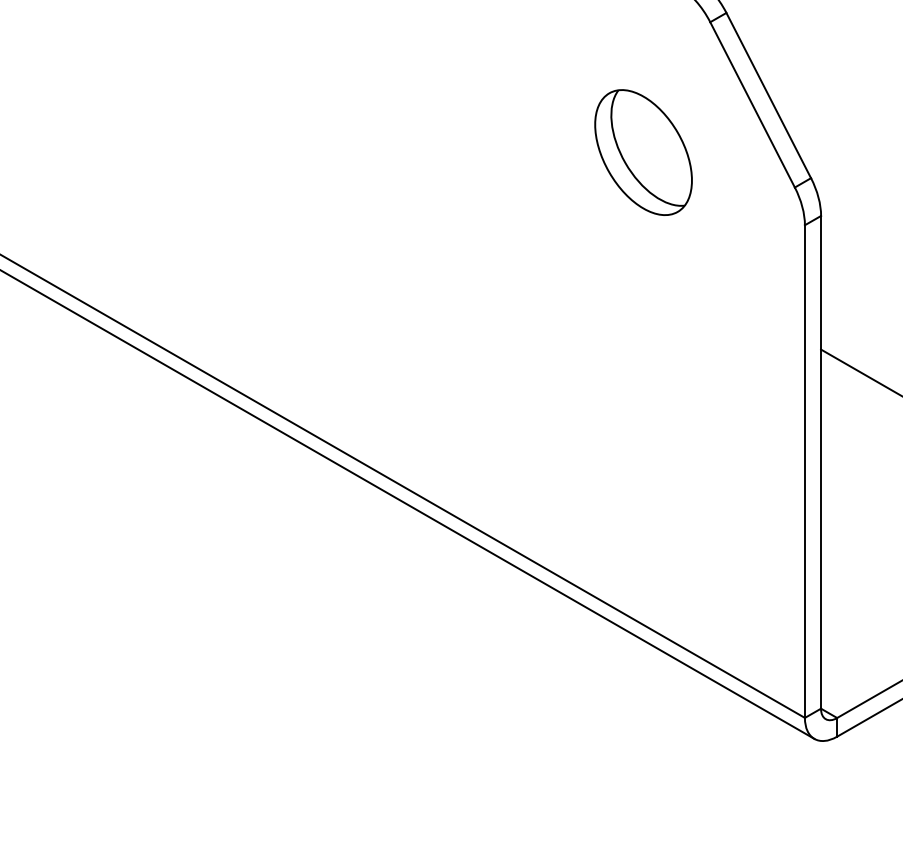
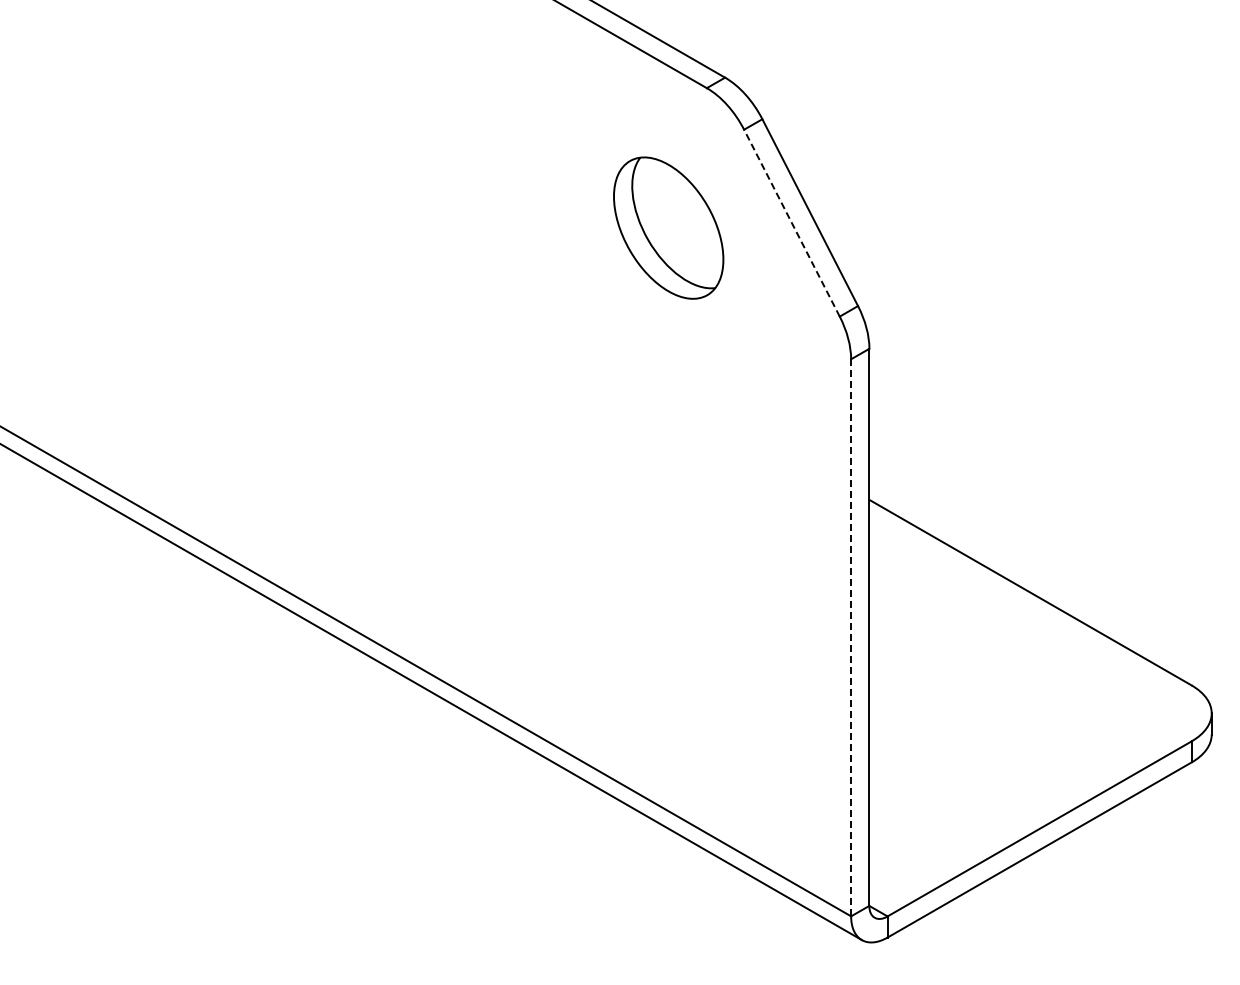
line: (752, 105) -> (791, 223), solid -> dashed
part: (643, 152) -> (668, 227), moved
line: (805, 471) -> (851, 637), solid -> dashed

